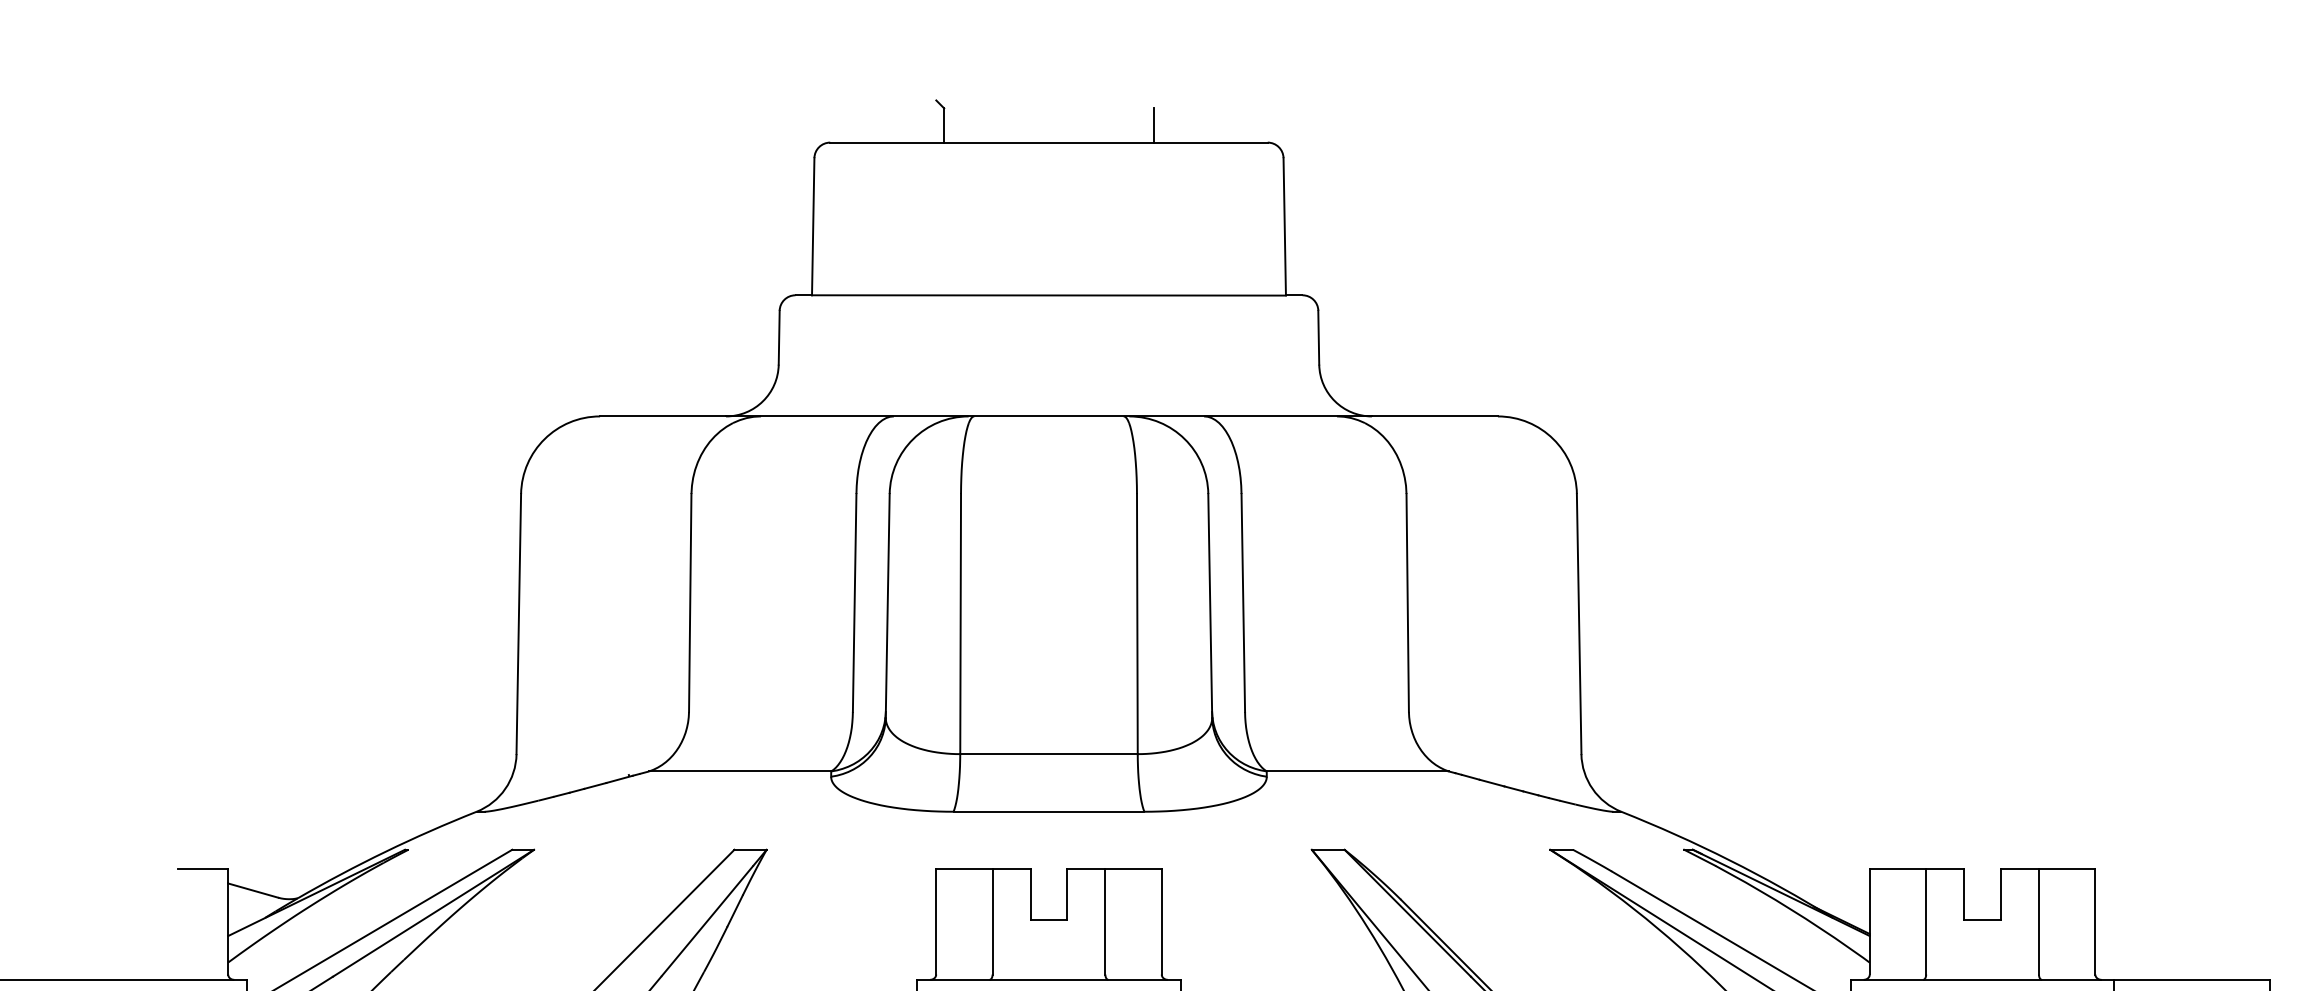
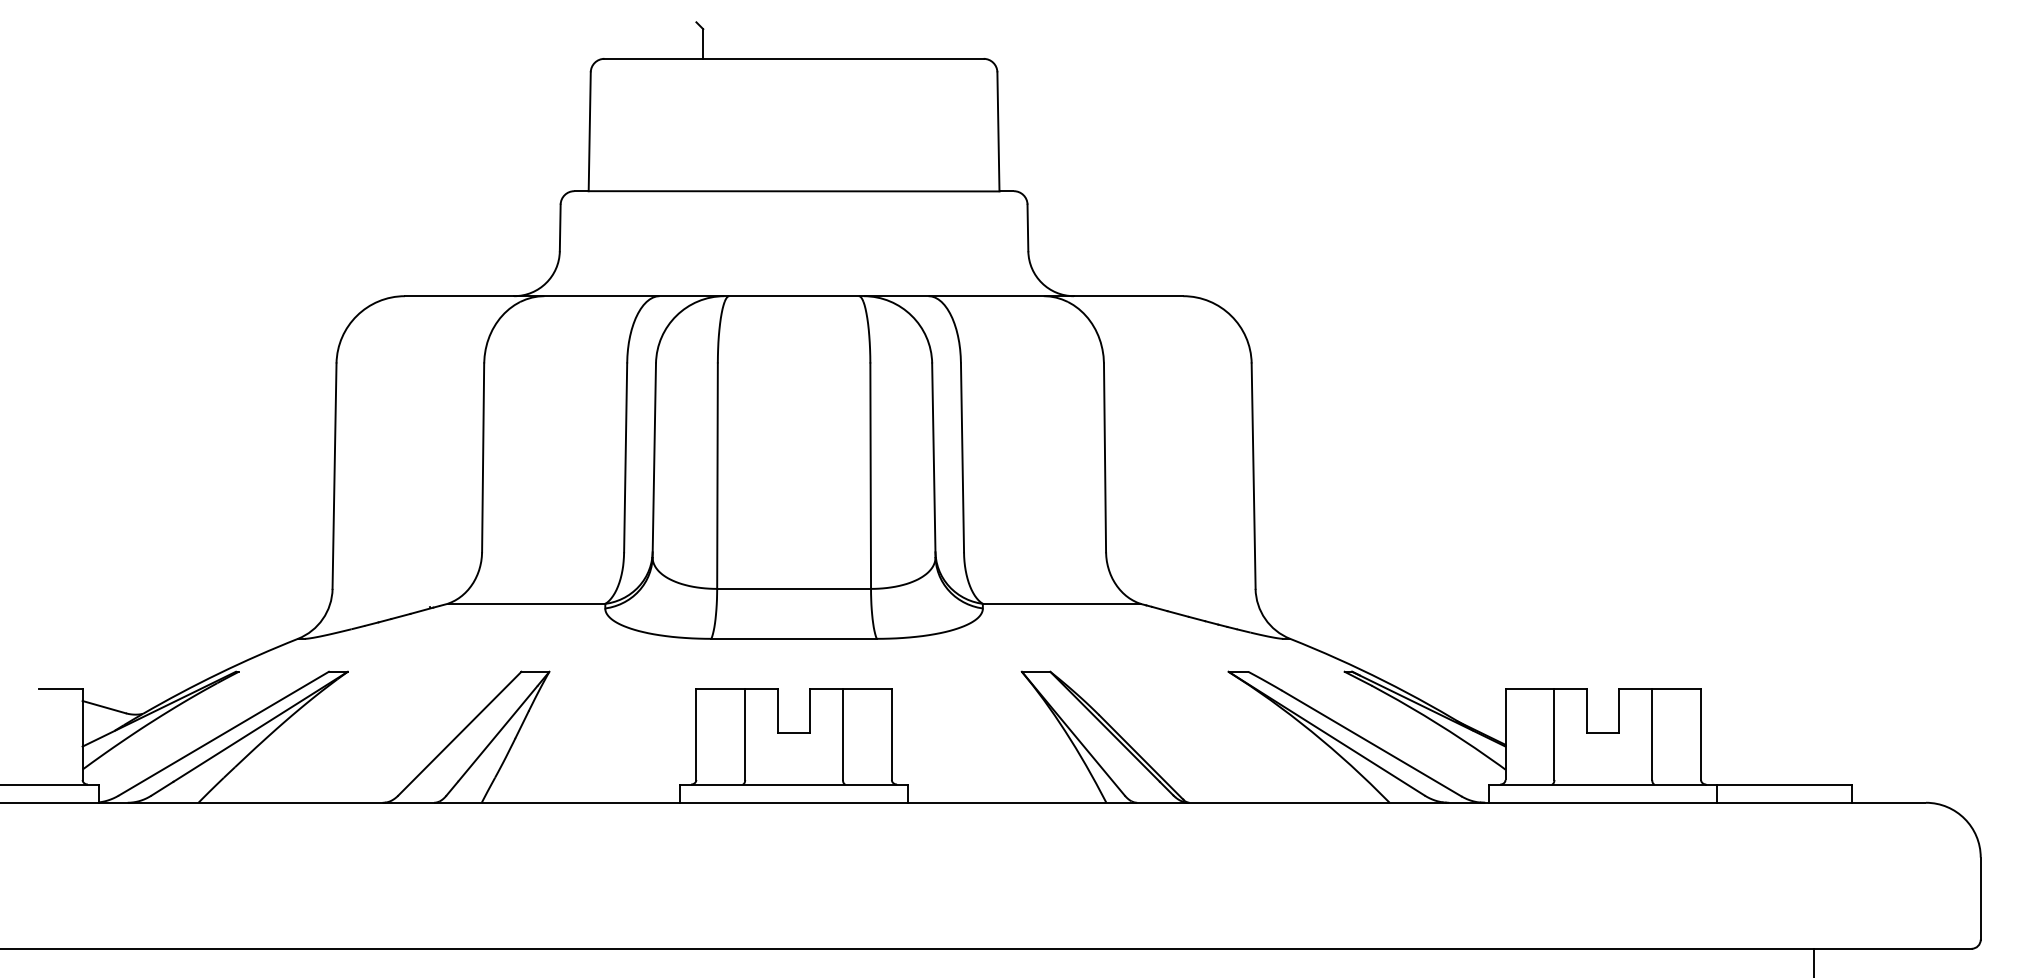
line: (1153, 124) -> (884, 43), removed

